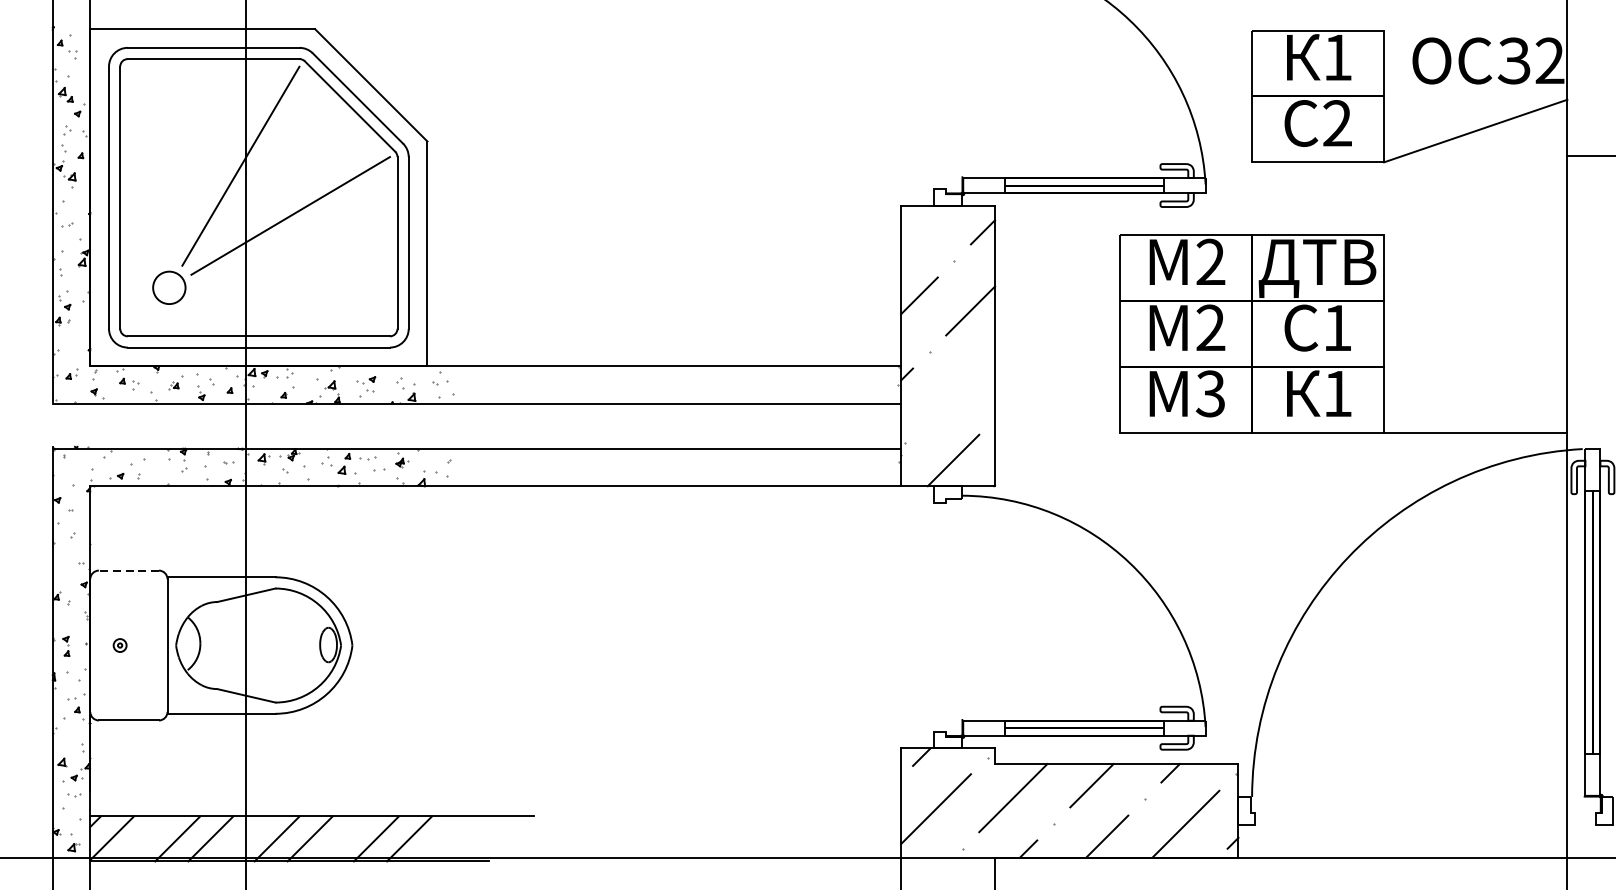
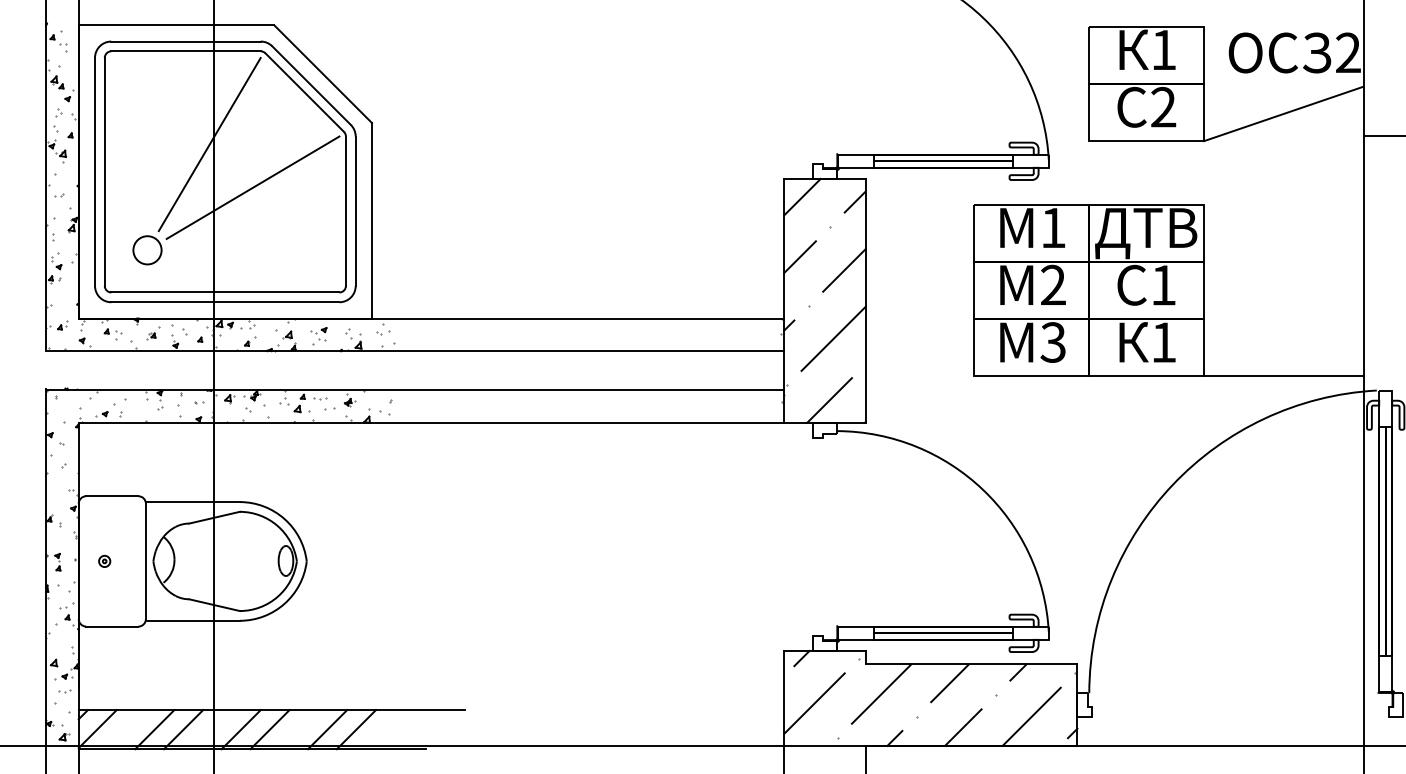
line: (922, 225) -> (802, 196), added
text: (1210, 261) -> (1053, 227), 2 -> 1
line: (958, 389) -> (833, 338), added
line: (127, 570) -> (111, 496), dashed -> solid

